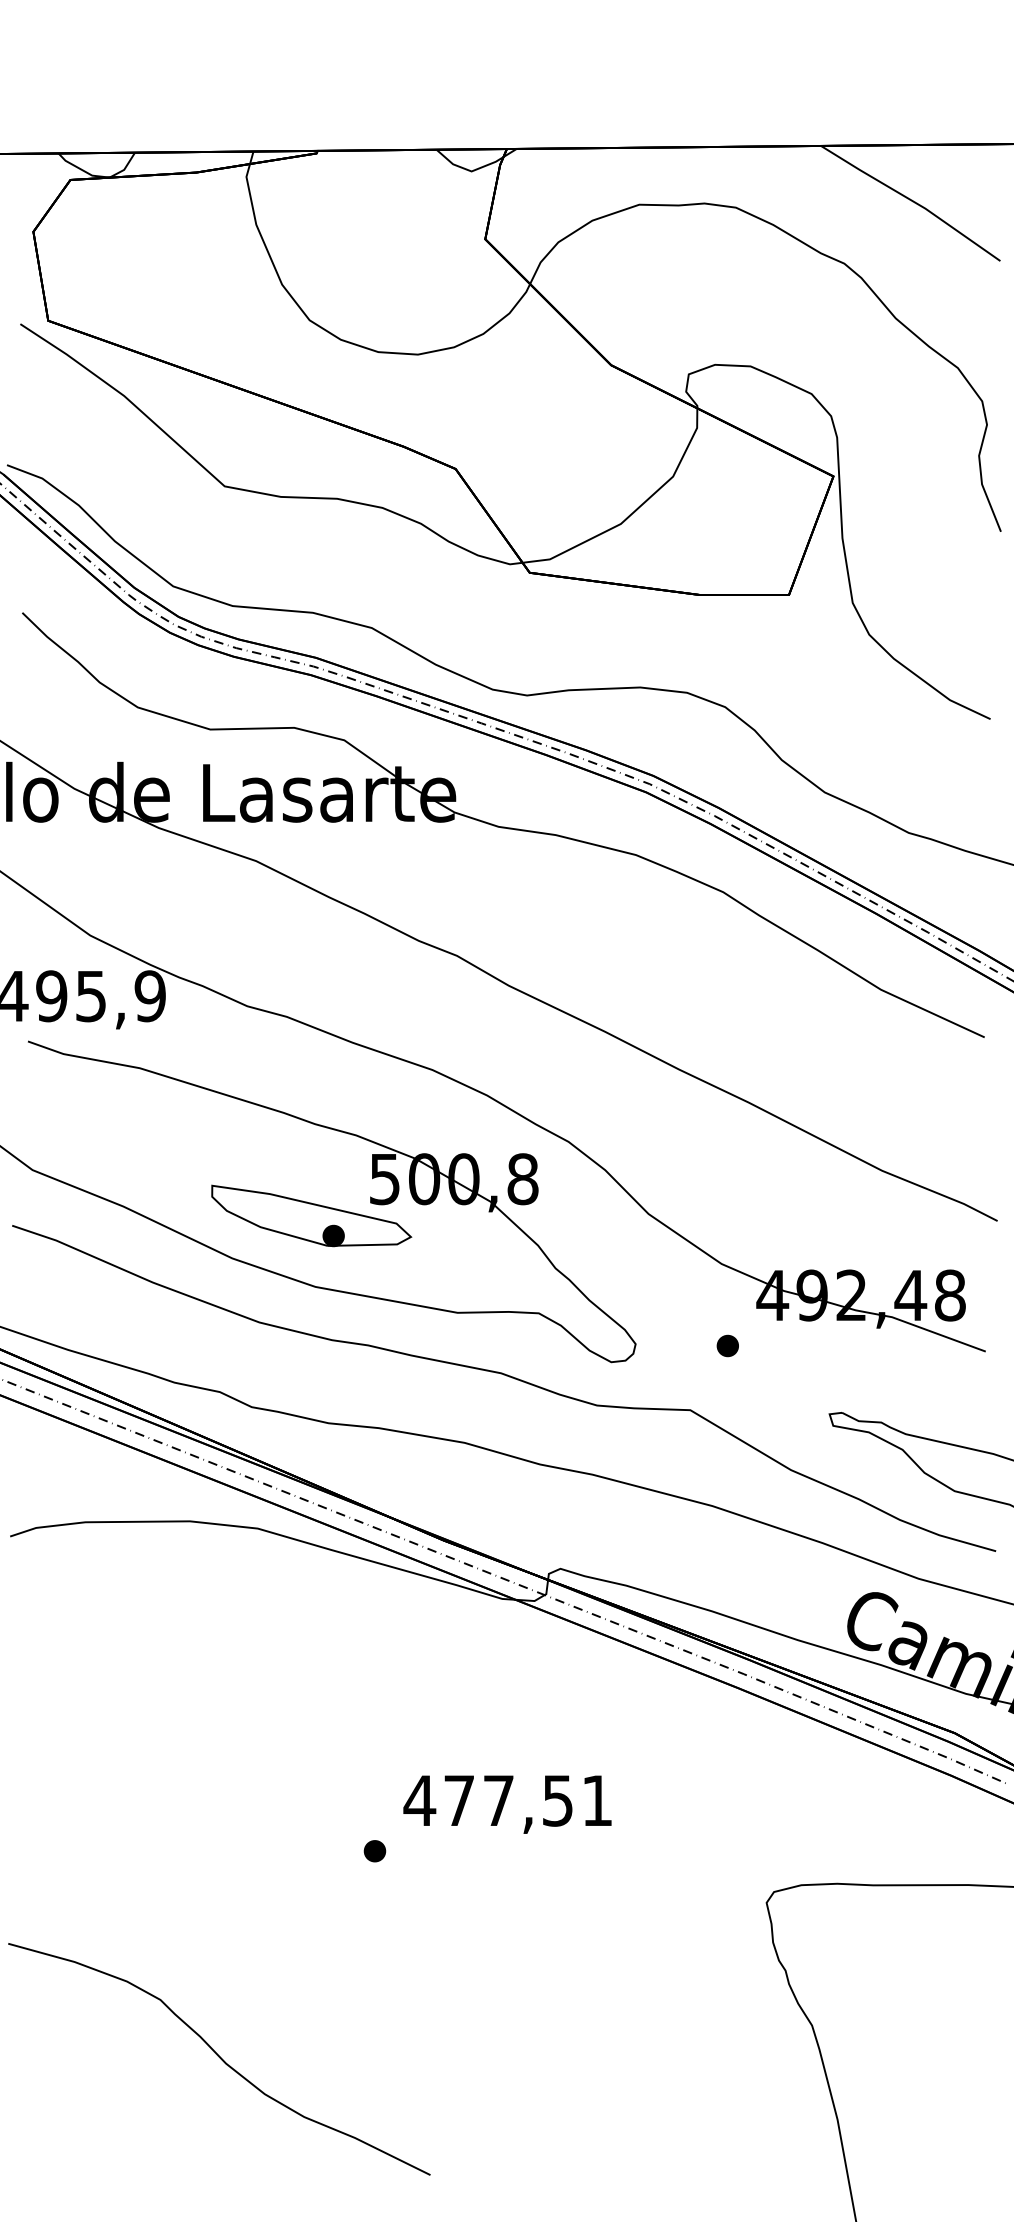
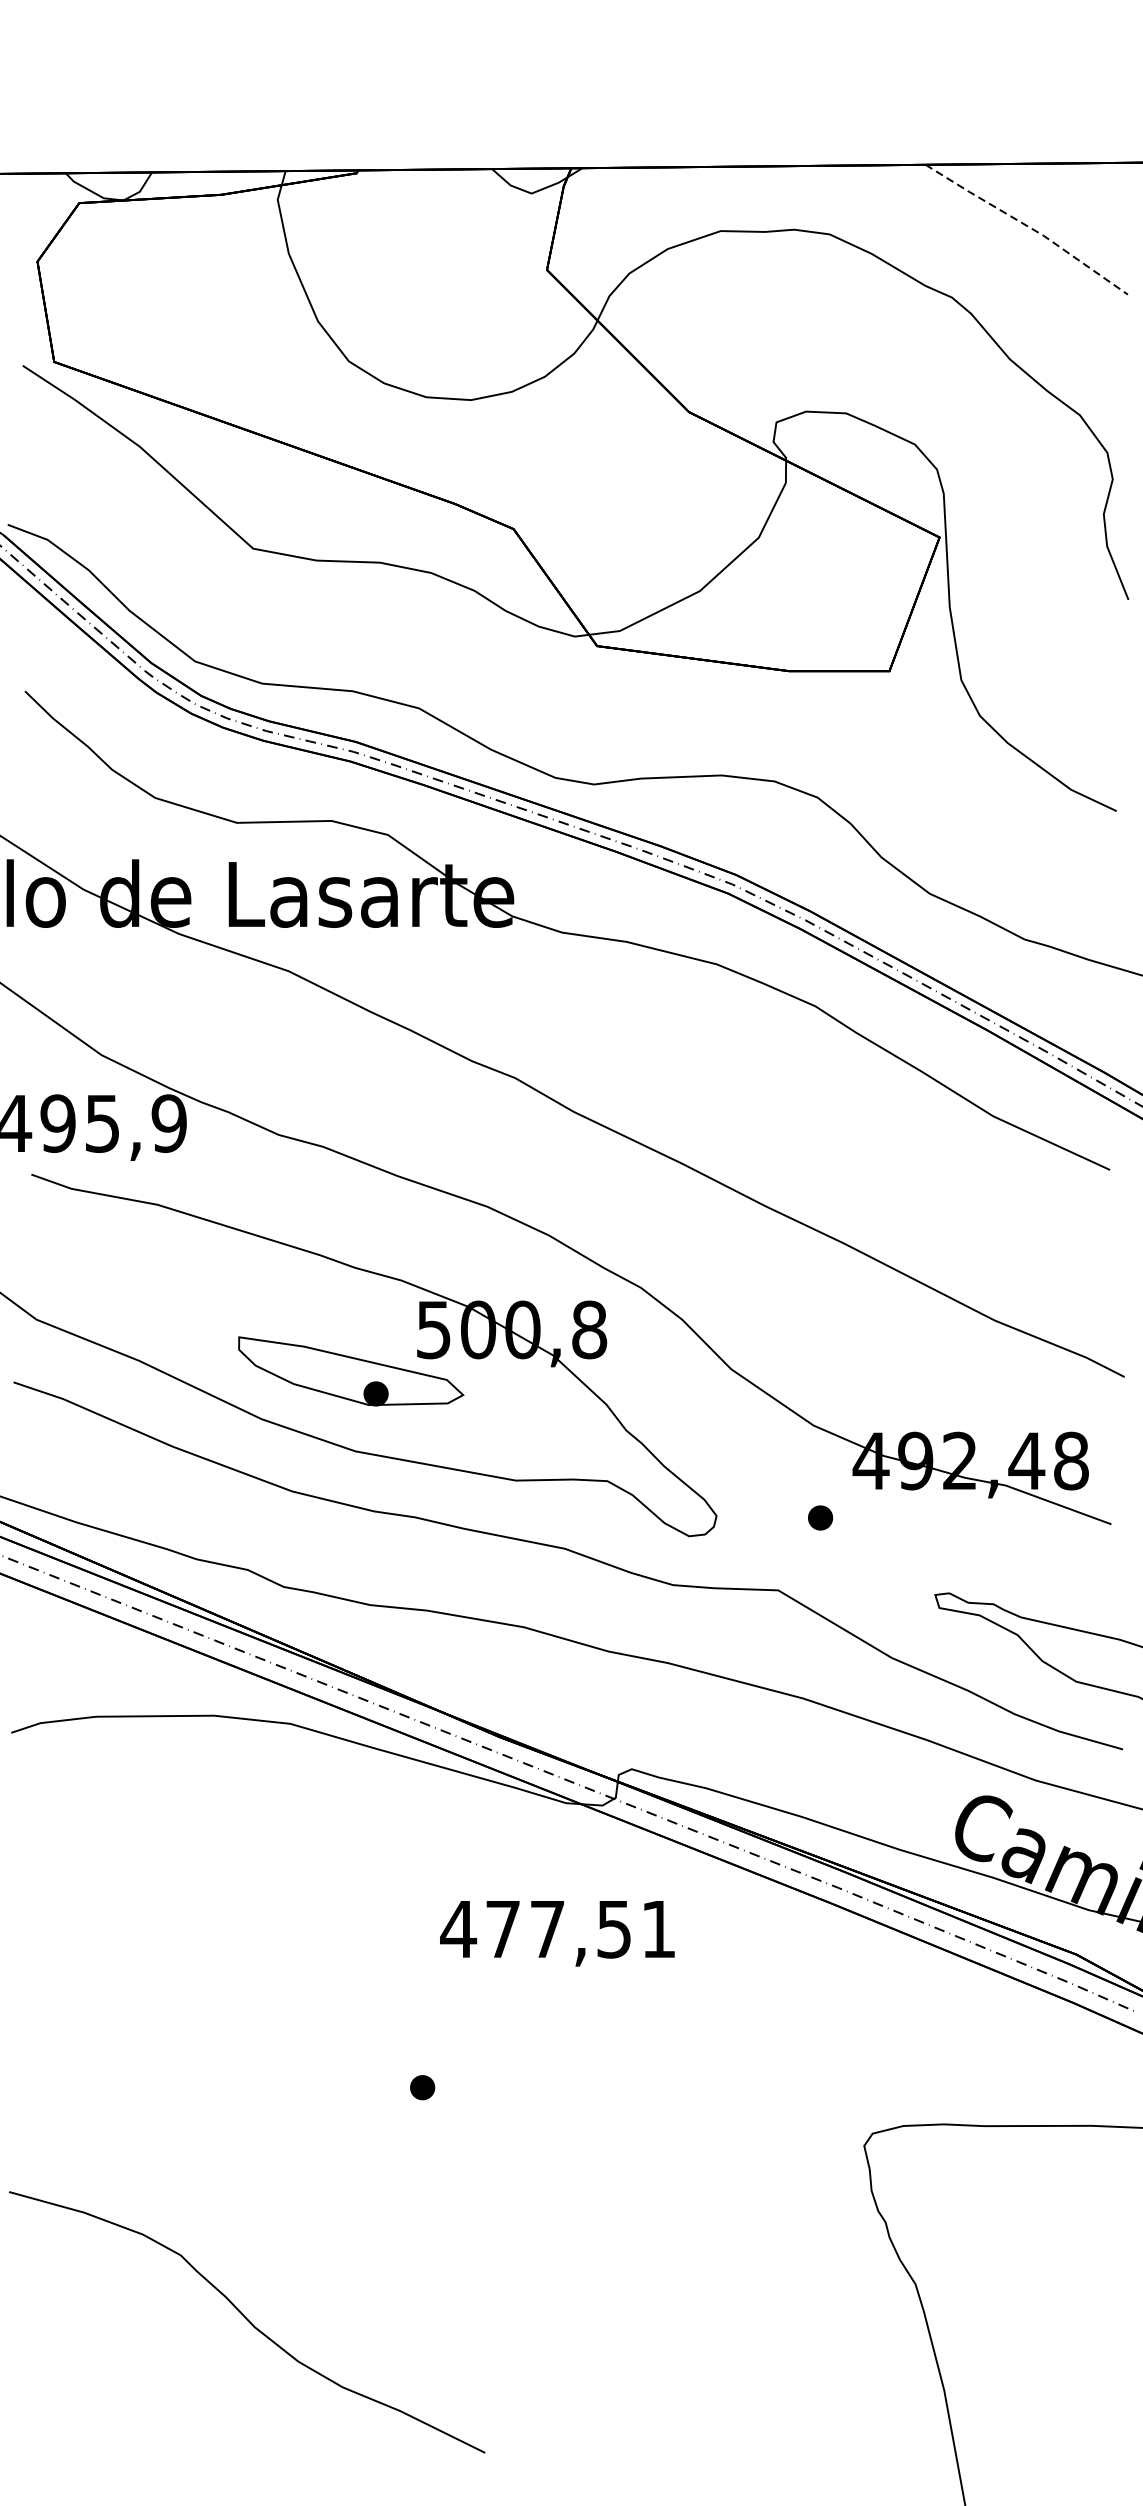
line: (912, 201) -> (1028, 227), solid -> dashed
text: (507, 1804) -> (557, 1933), moved

